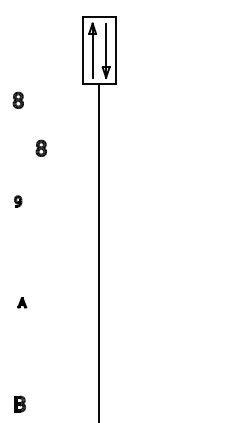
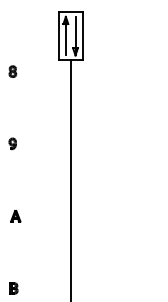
part: (40, 147) -> (28, 105), removed
part: (17, 201) -> (12, 143), size x1.43
part: (21, 302) -> (15, 215), size x1.67

